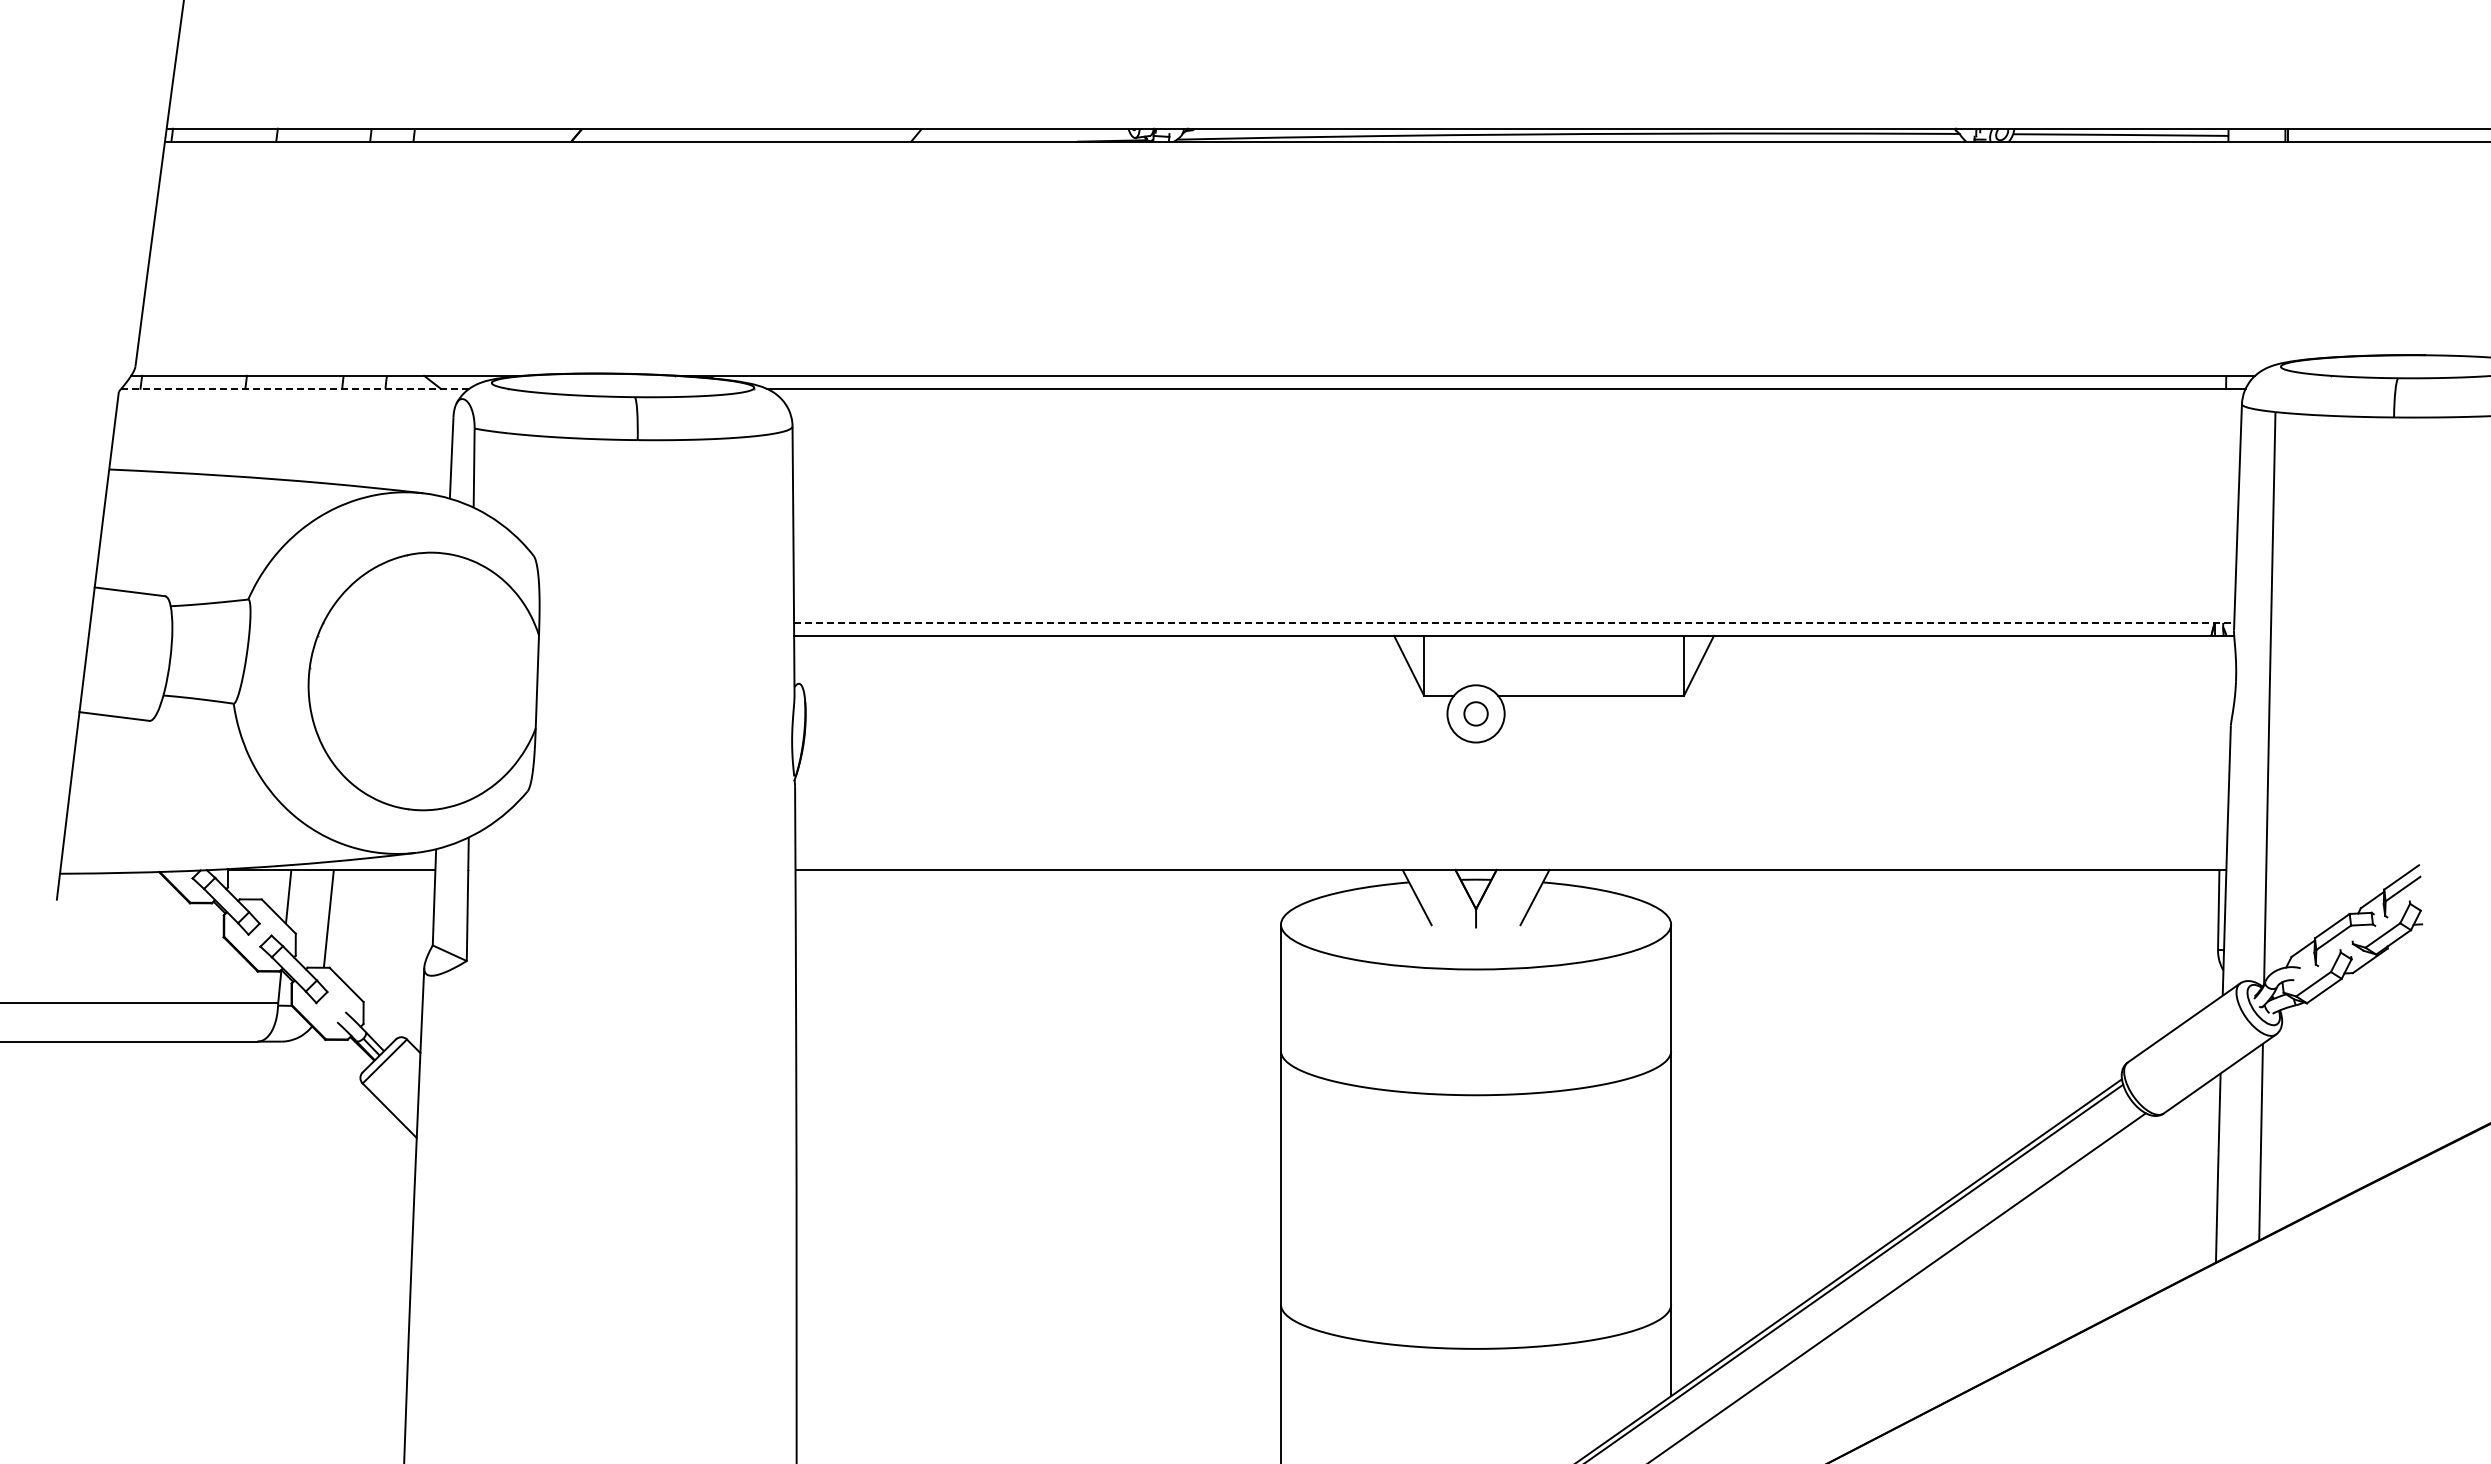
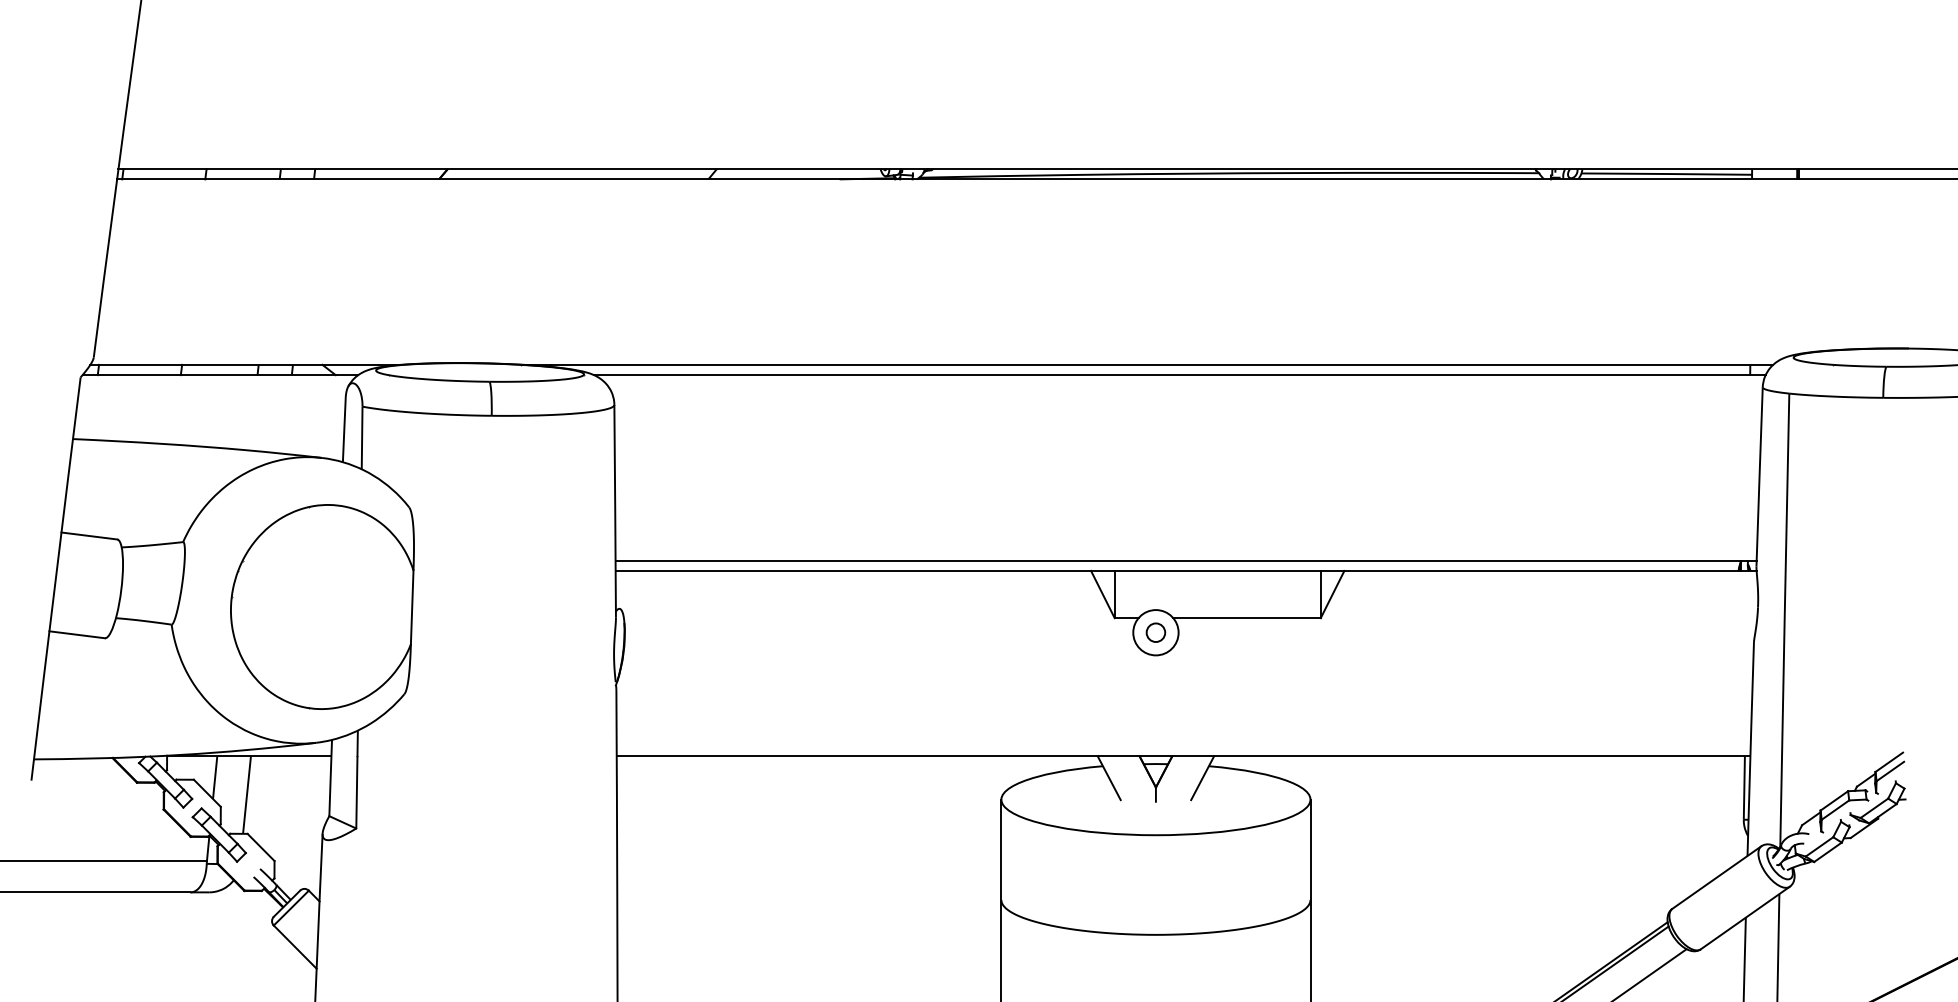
line: (295, 388) -> (220, 374), dashed -> solid
line: (1514, 622) -> (1186, 560), dashed -> solid

